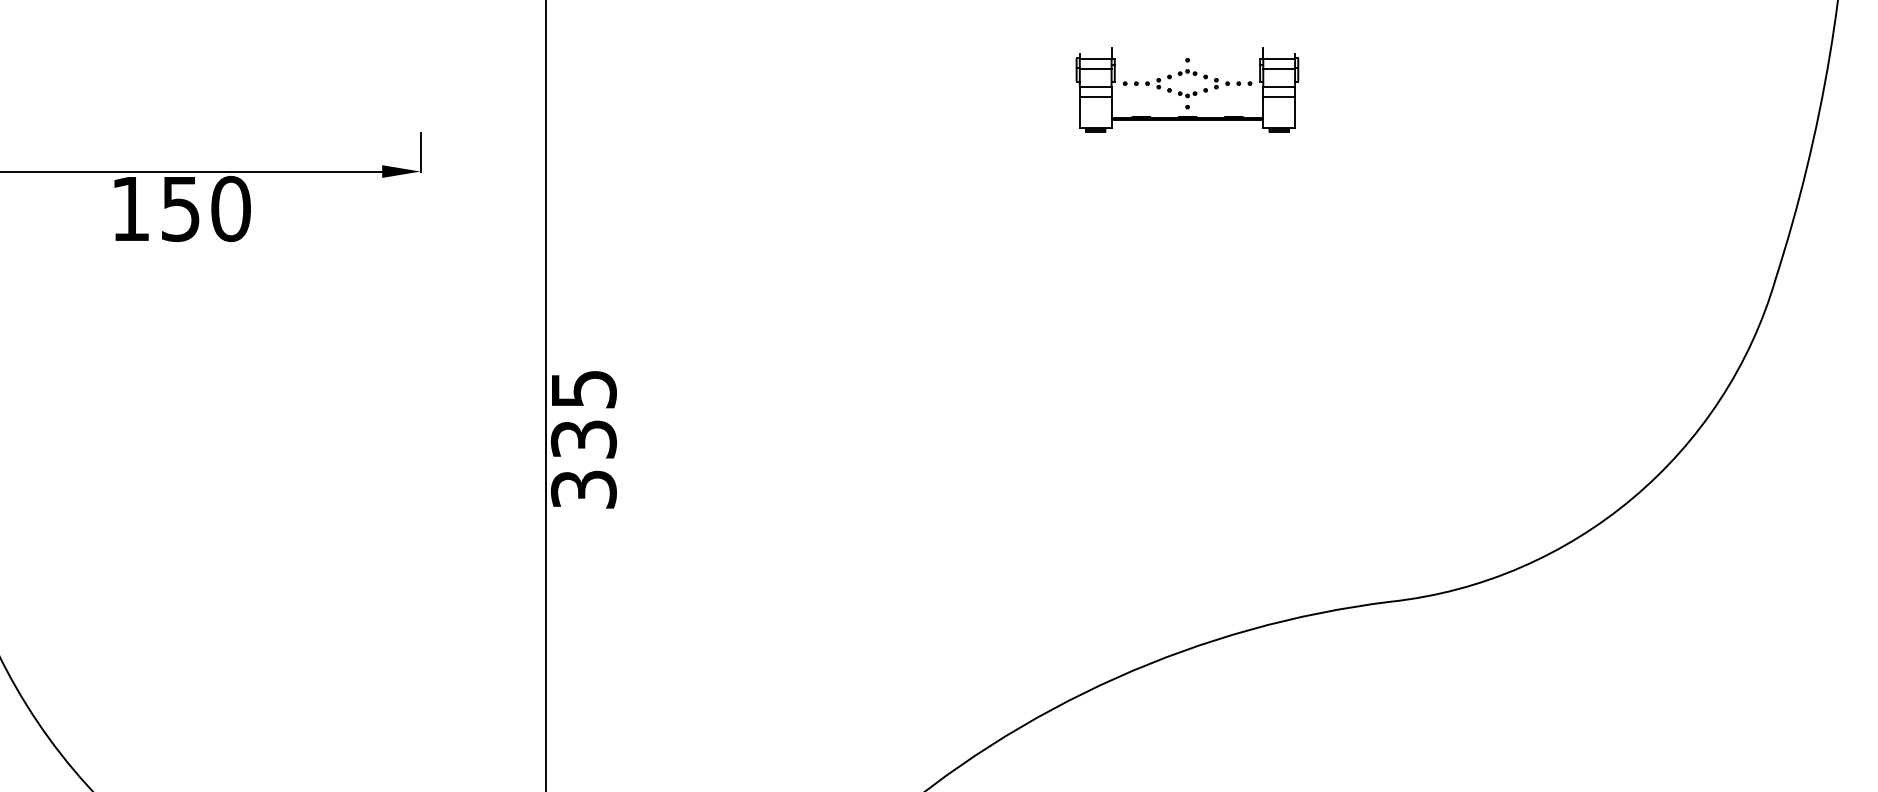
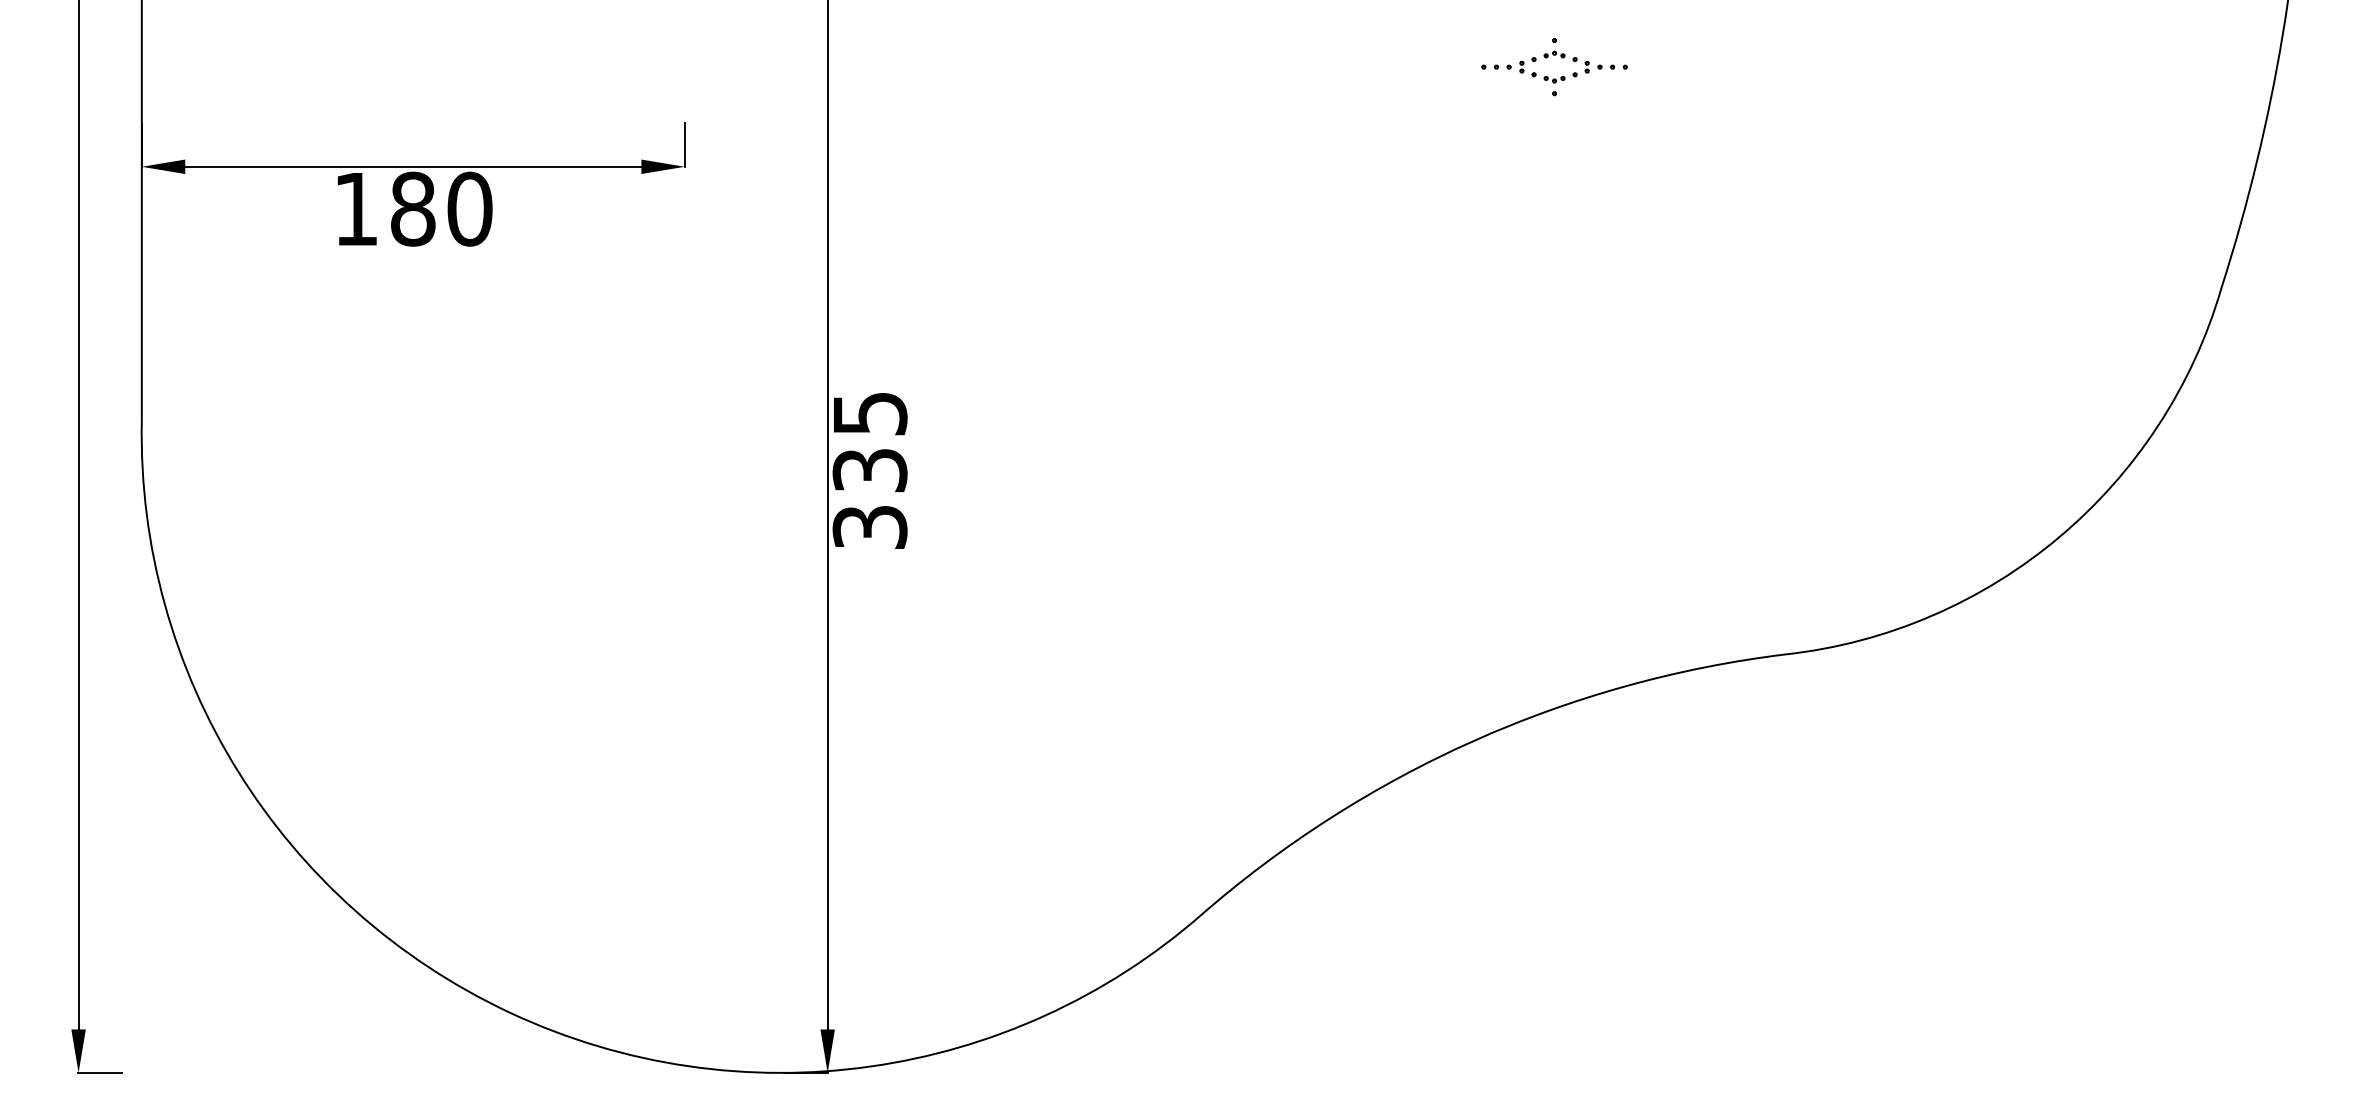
part: (1186, 116) -> (1553, 104), removed
text: (181, 208) -> (413, 208), 150 -> 180

